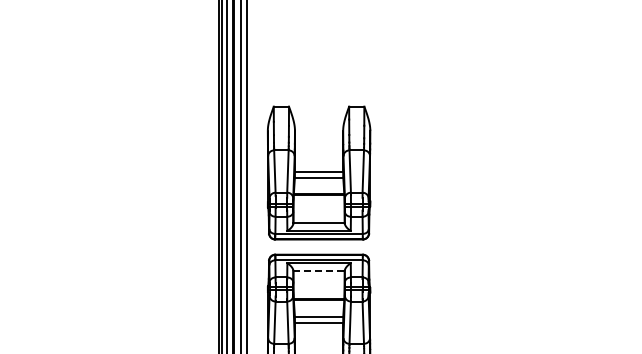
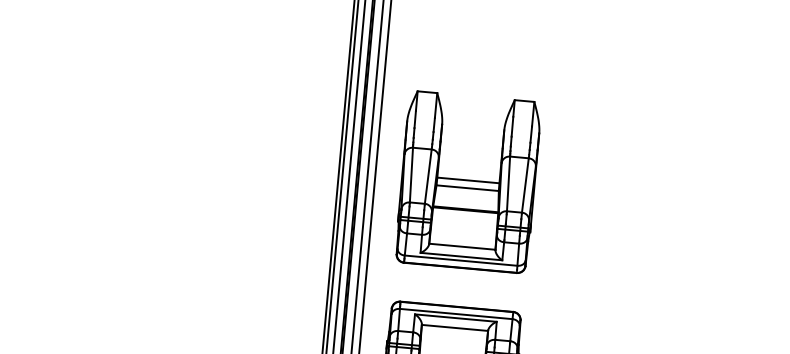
part: (319, 172) -> (468, 181), moved
line: (319, 271) -> (455, 328), dashed -> solid

